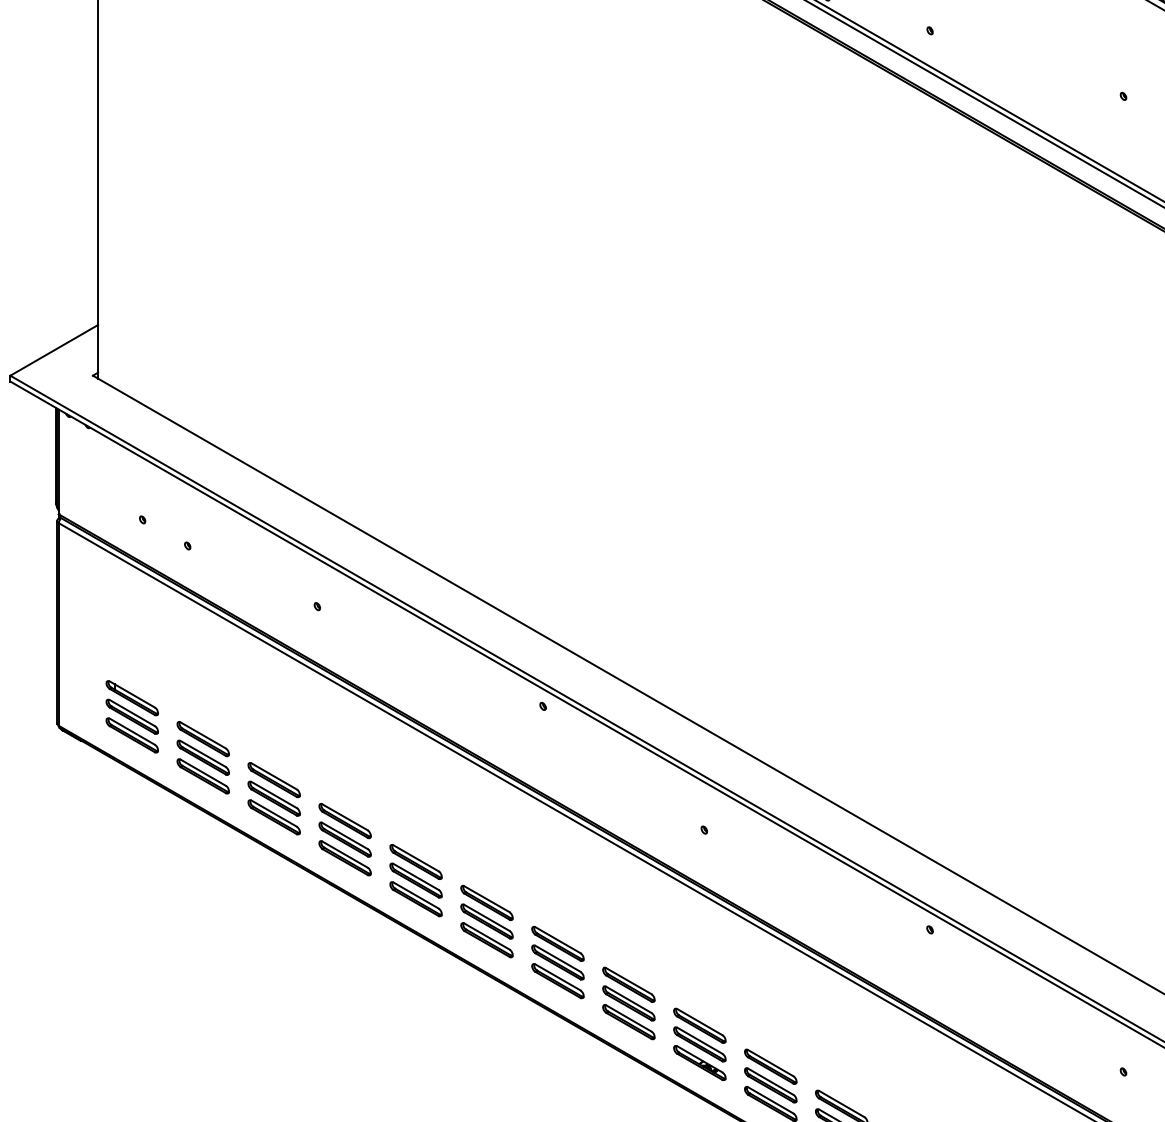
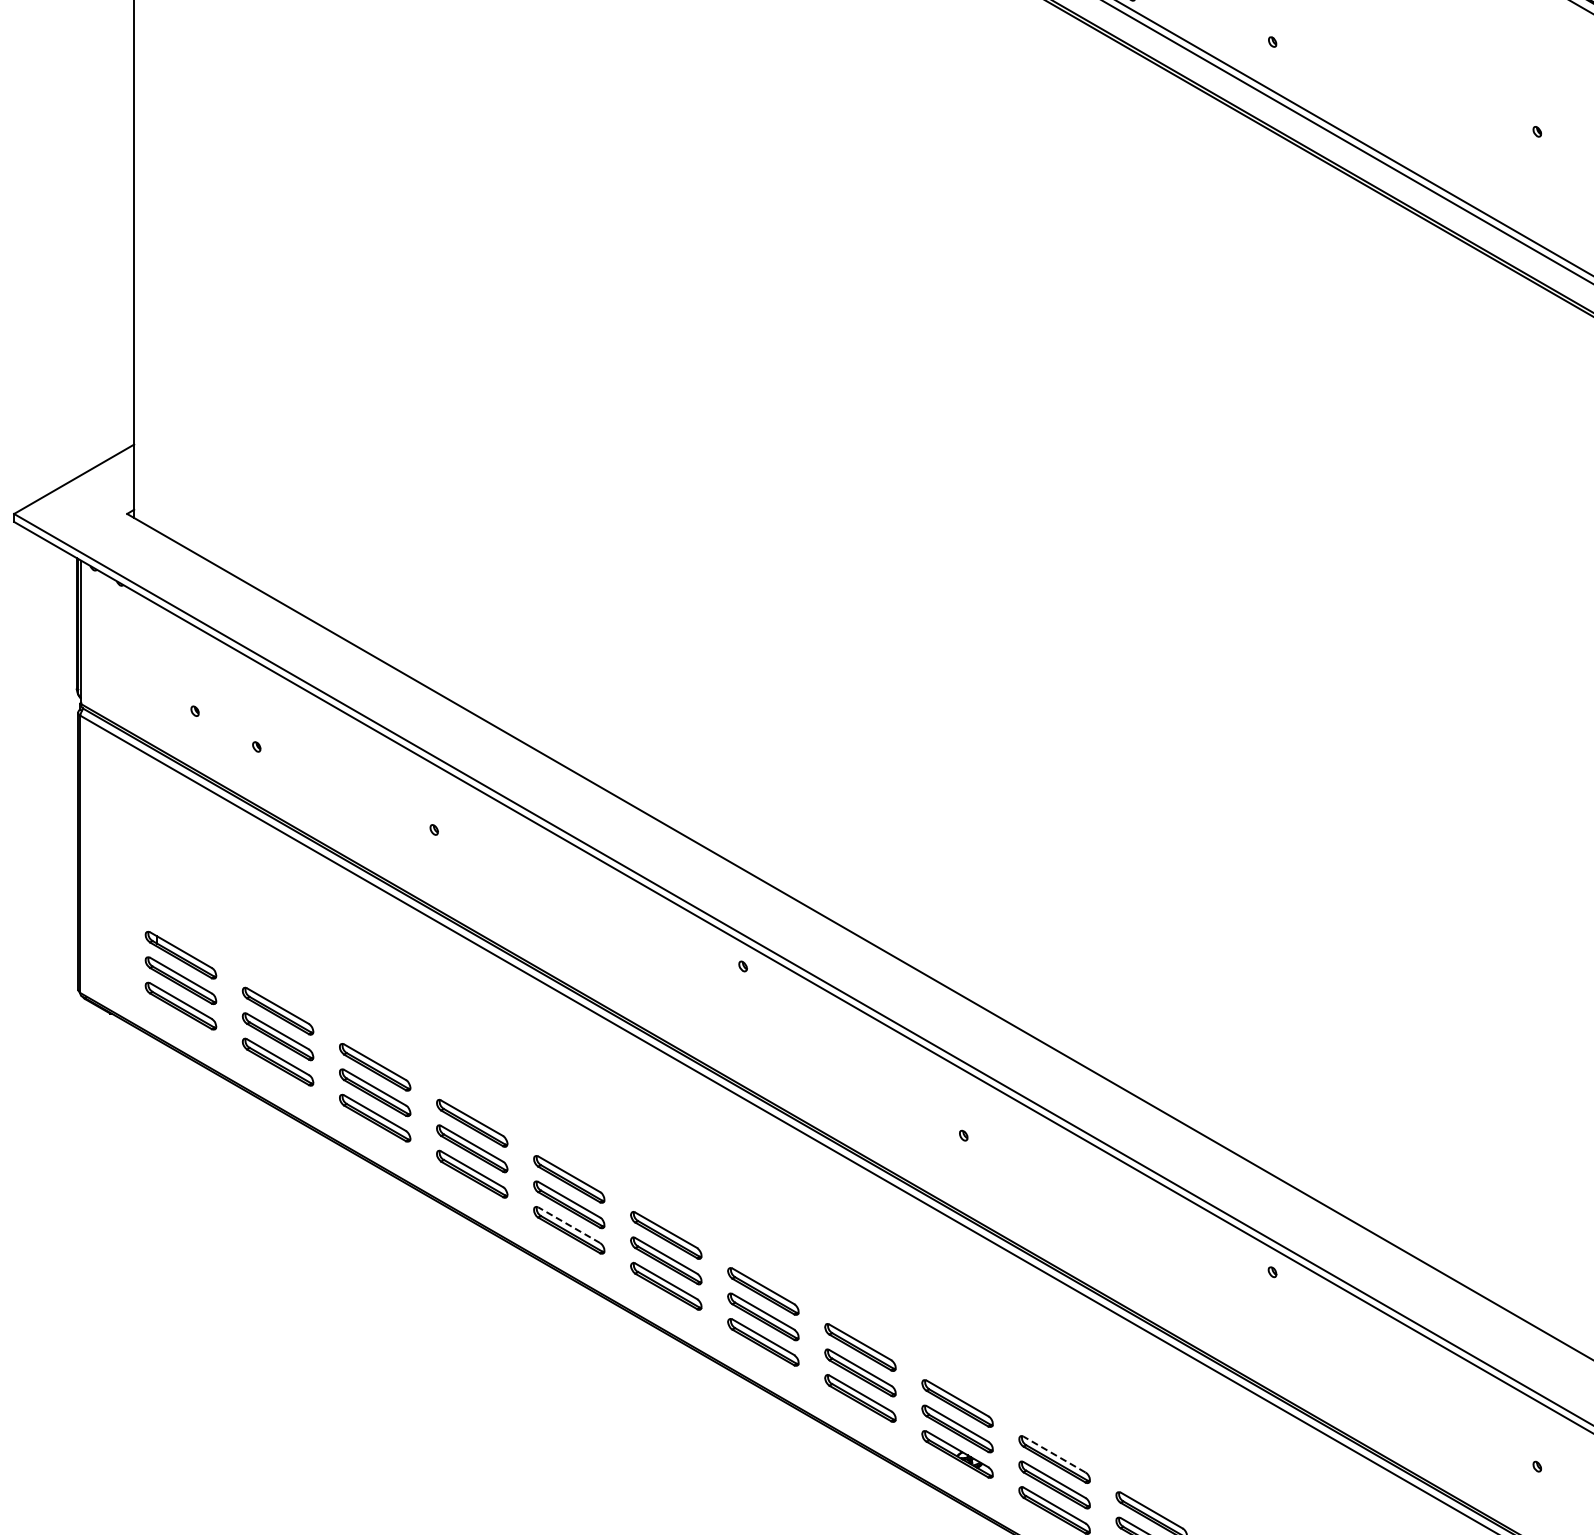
line: (416, 895) -> (569, 1225), solid -> dashed
line: (770, 1063) -> (1054, 1454), solid -> dashed

